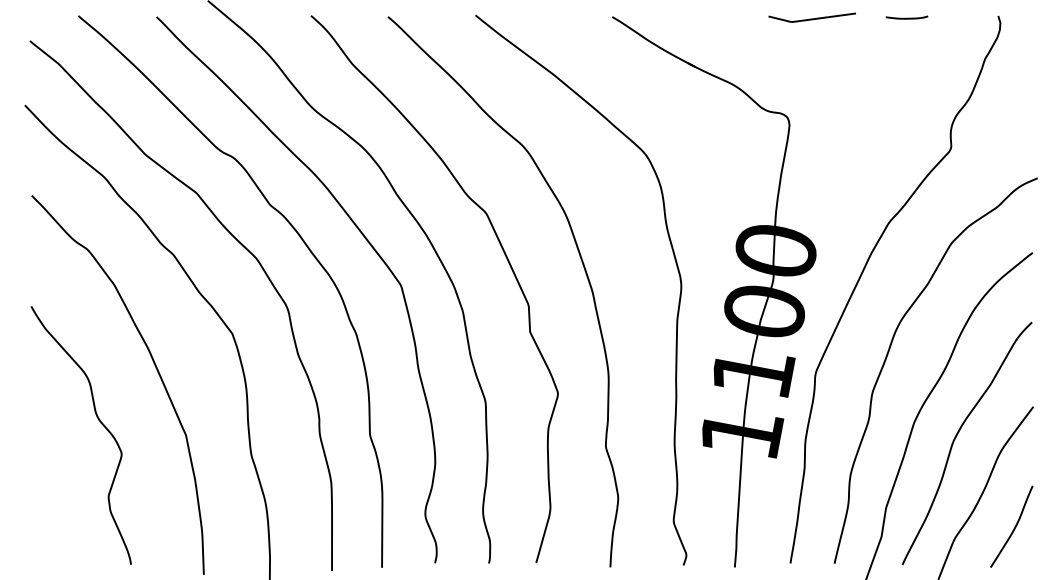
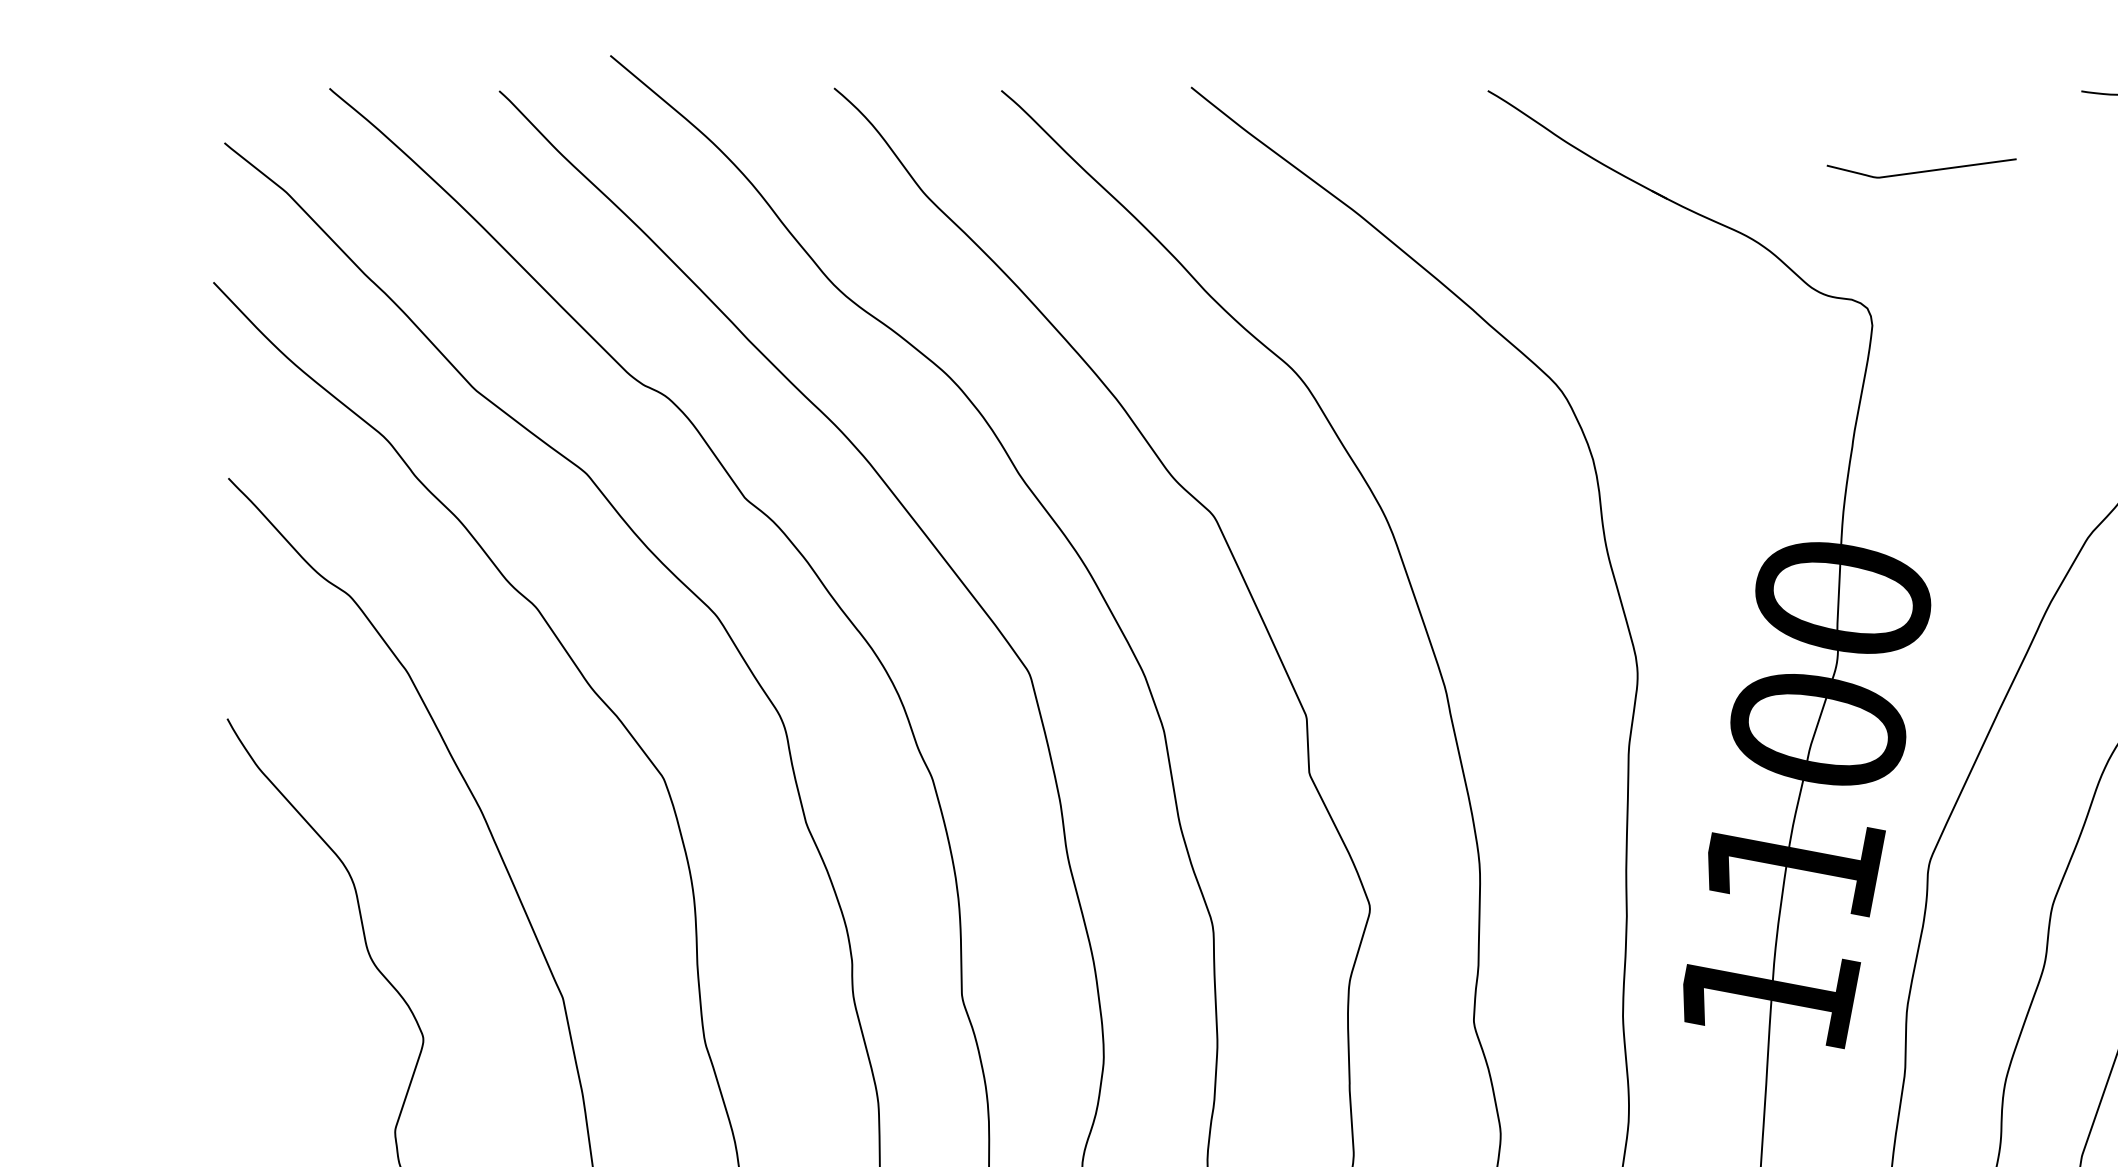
curve: (811, 18) -> (1920, 170), moved

